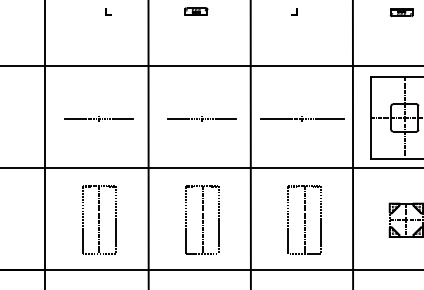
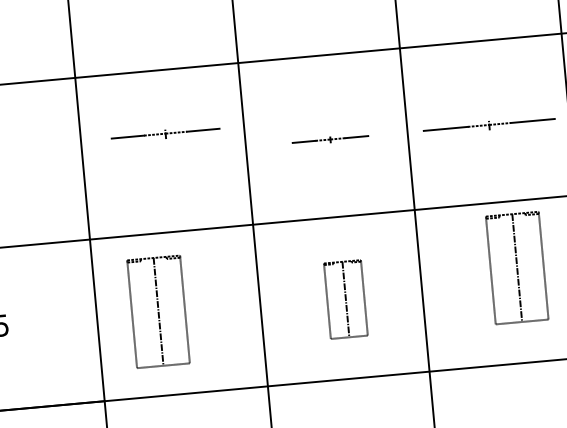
part: (98, 118) -> (164, 133), moved
part: (201, 118) -> (329, 139), size x0.7
part: (99, 219) -> (158, 310), moved
part: (202, 219) -> (345, 298), size x0.7
part: (304, 219) -> (516, 267), moved

